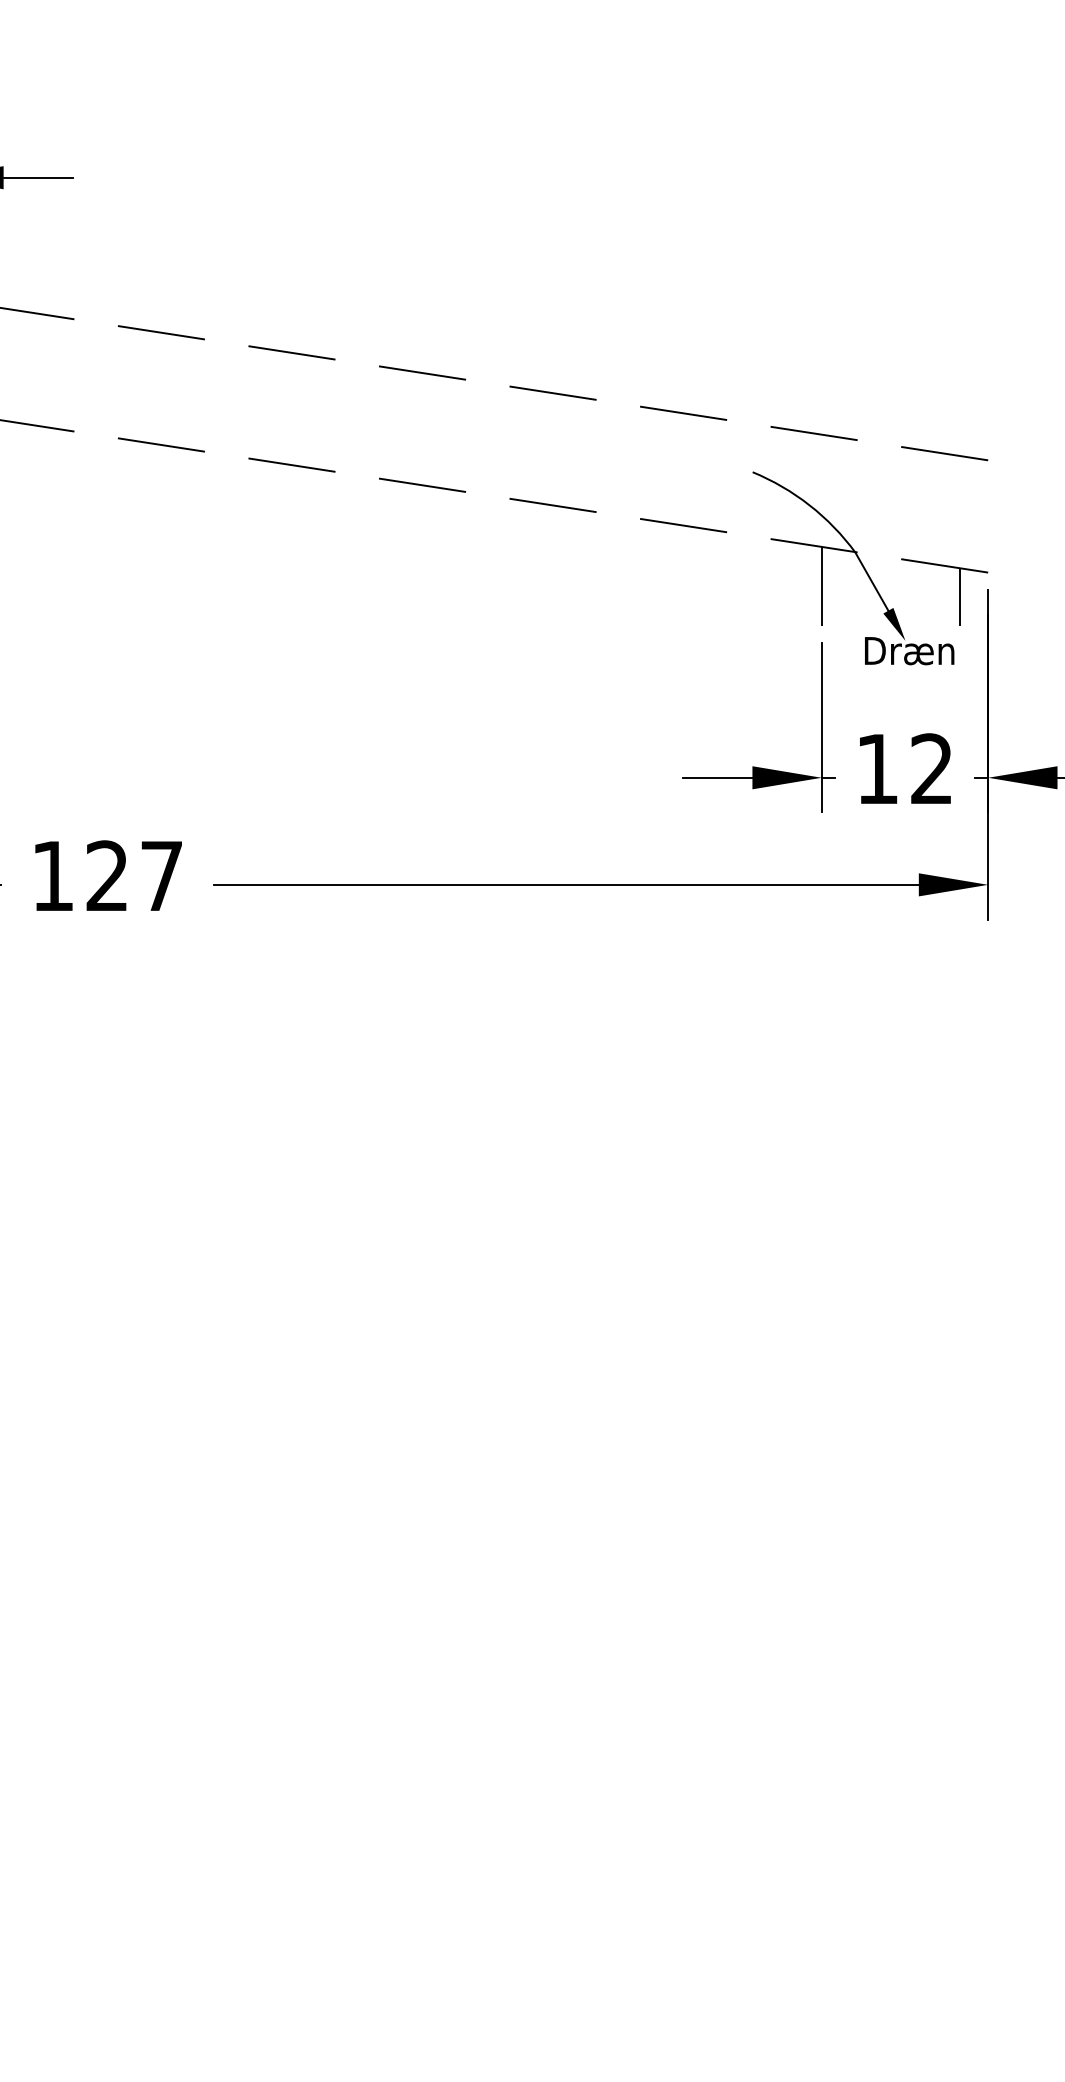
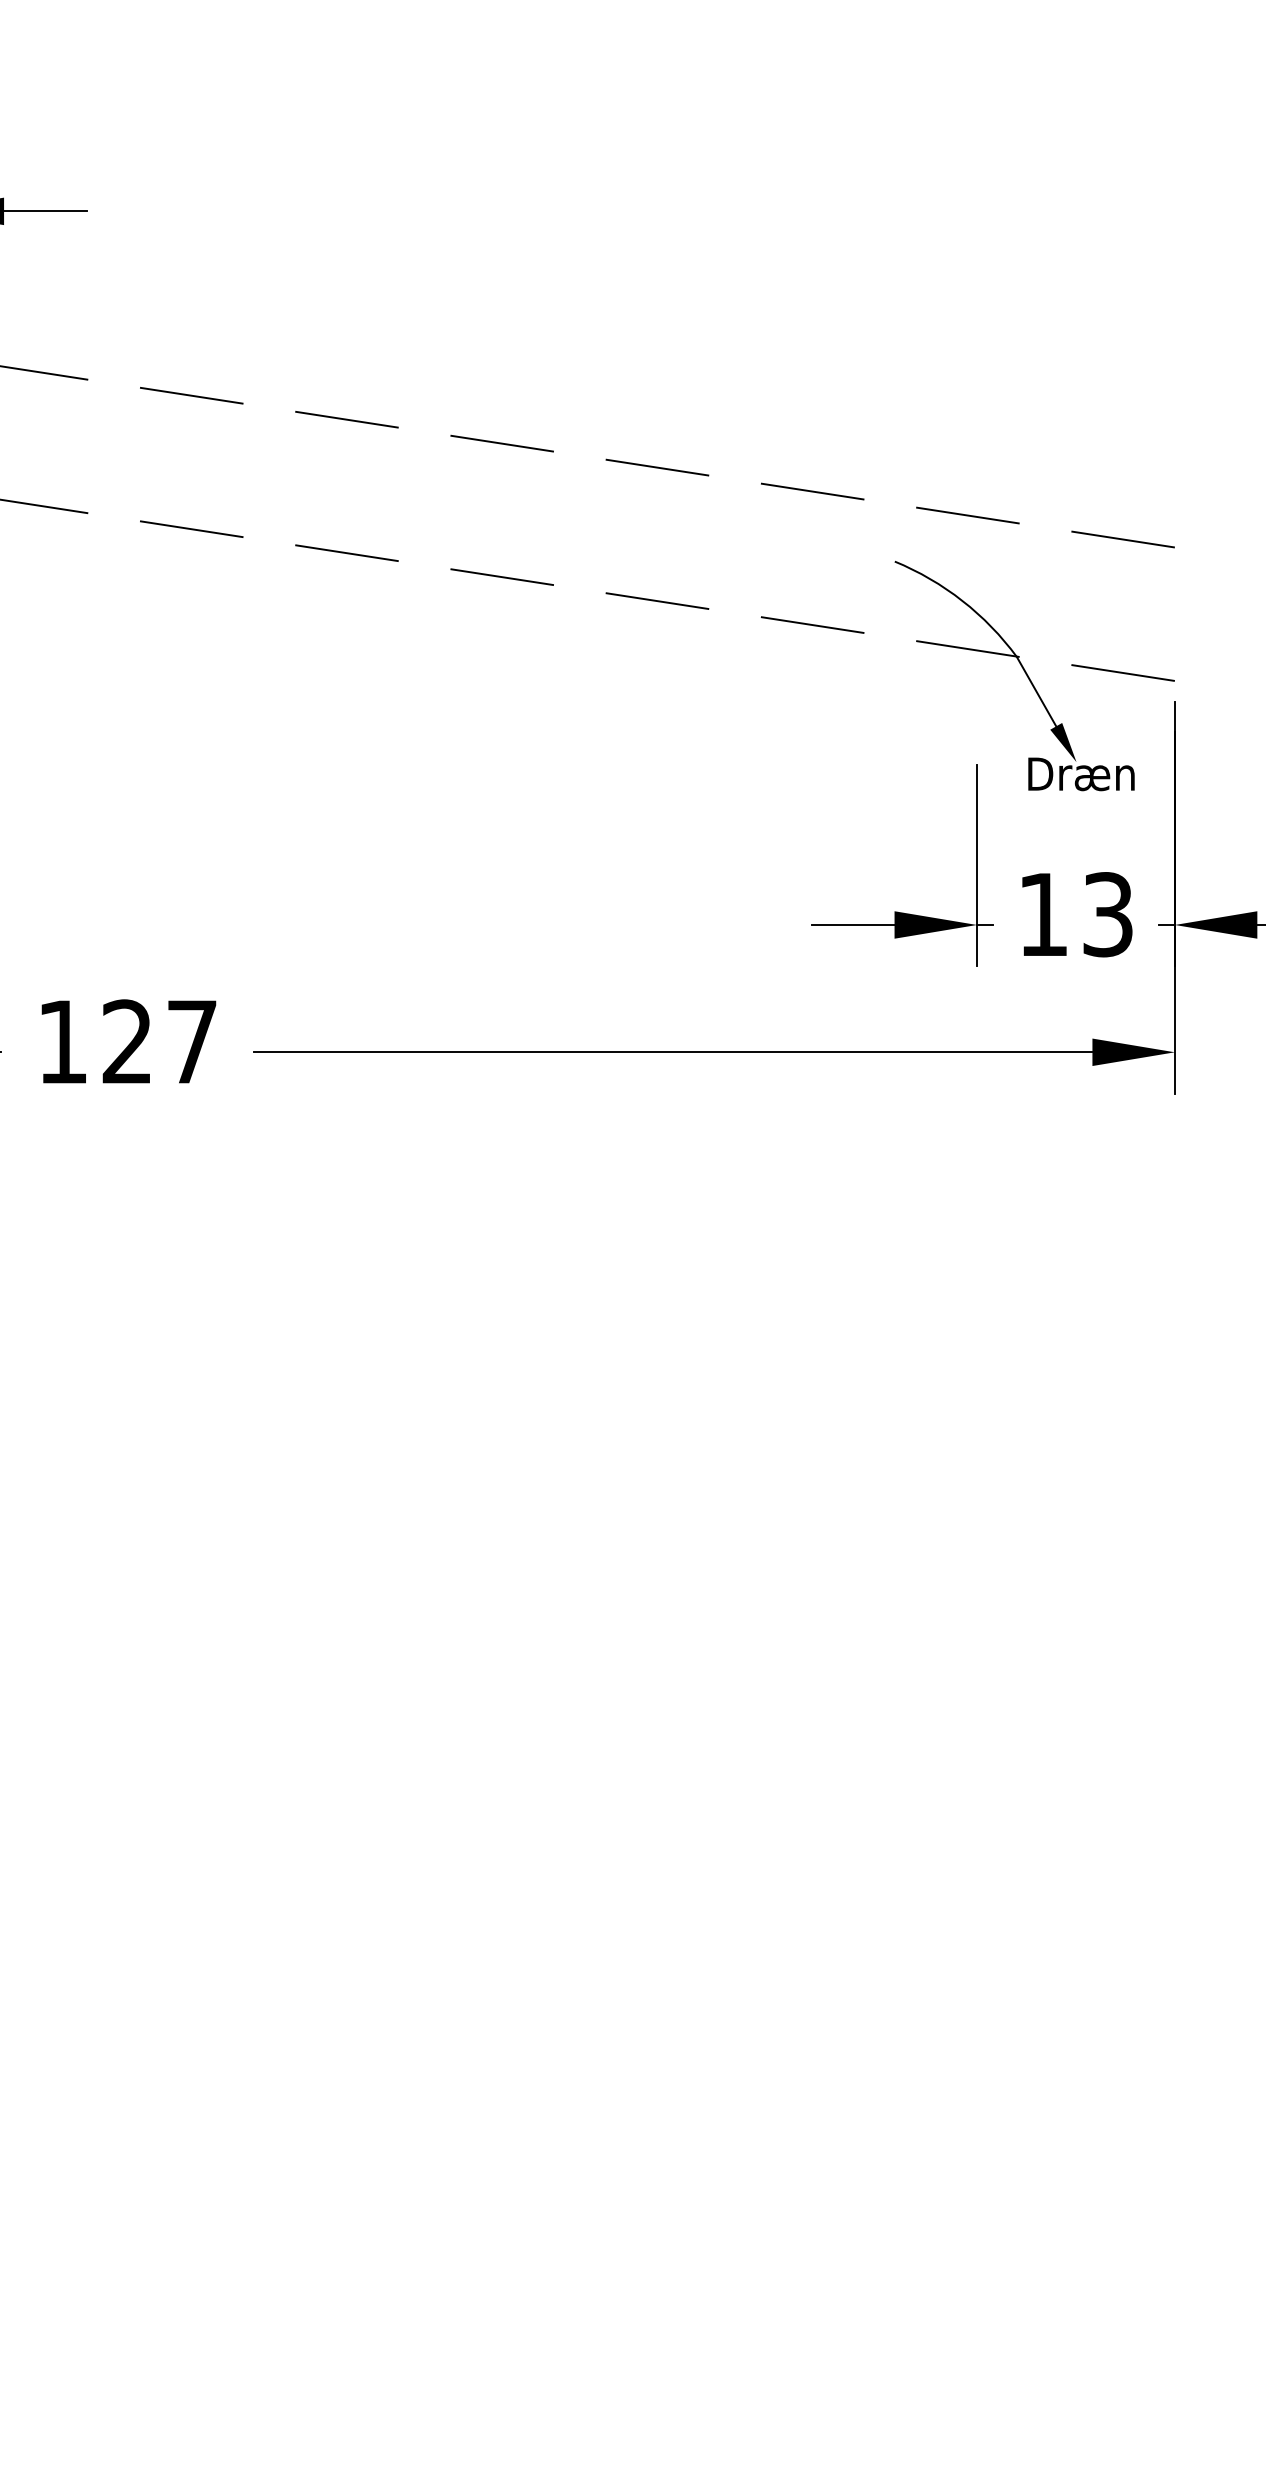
line: (822, 586) -> (977, 697), removed
line: (960, 596) -> (1141, 709), removed
text: (931, 768) -> (1107, 914), 12 -> 13

